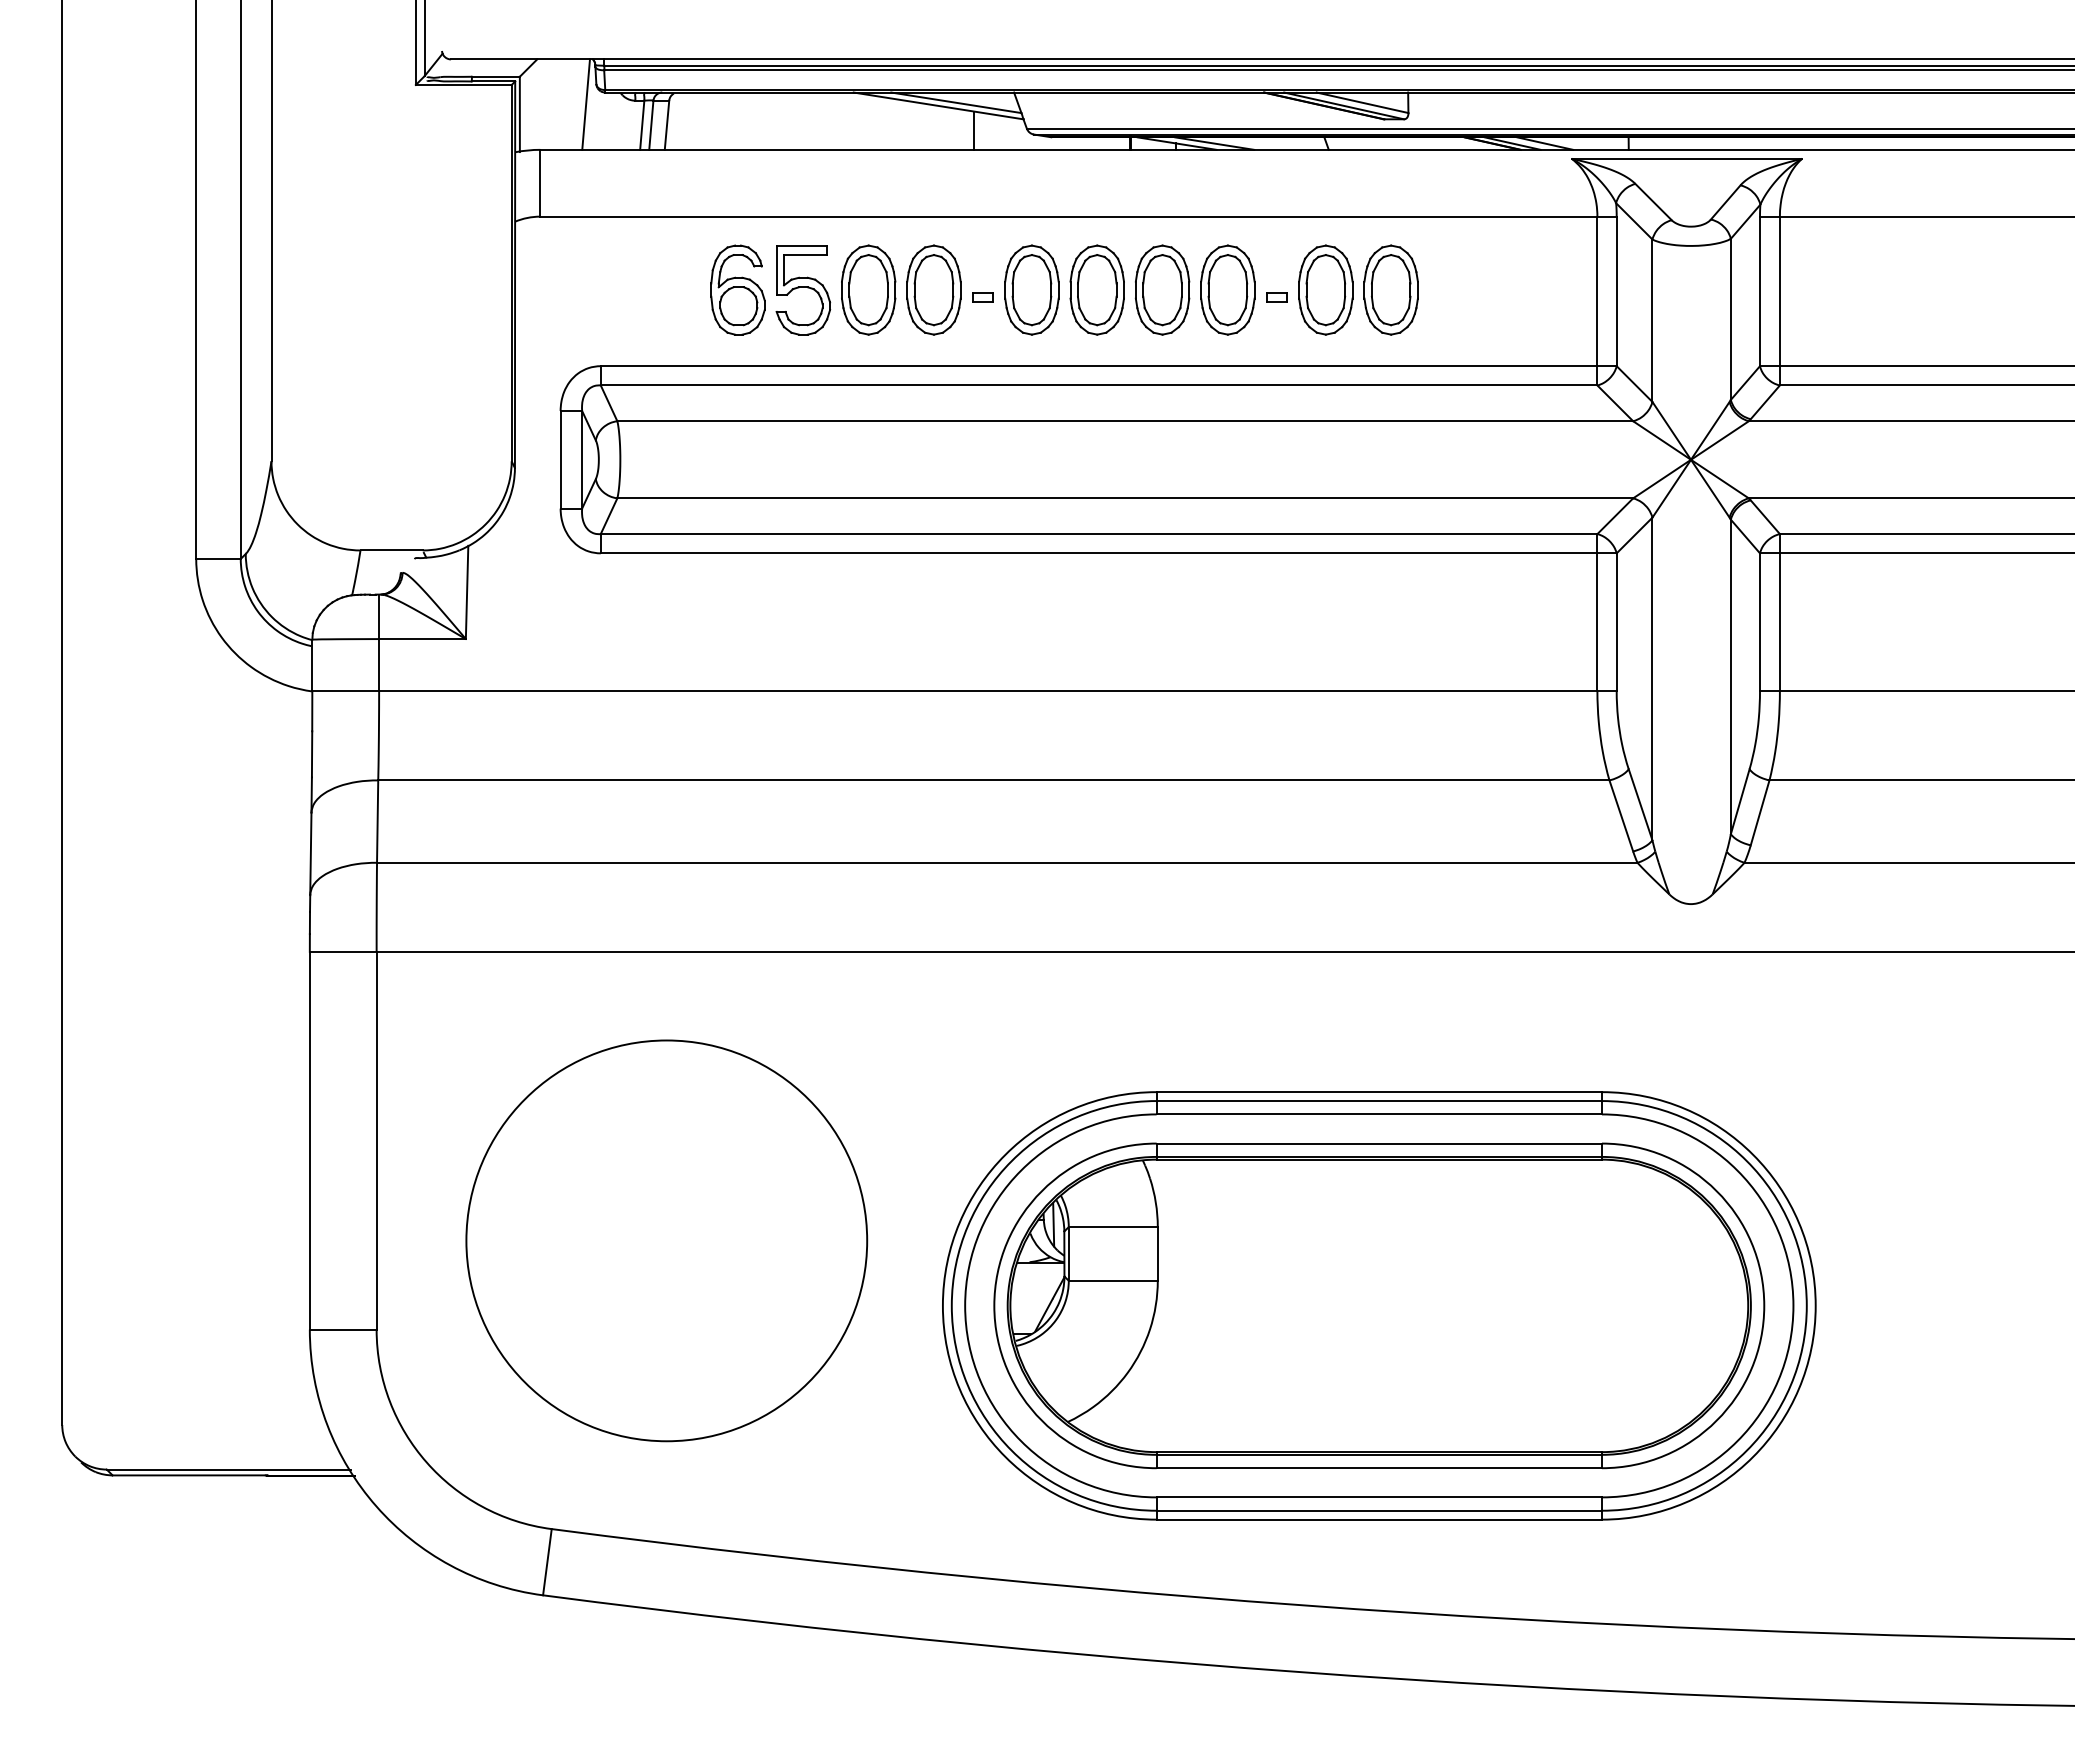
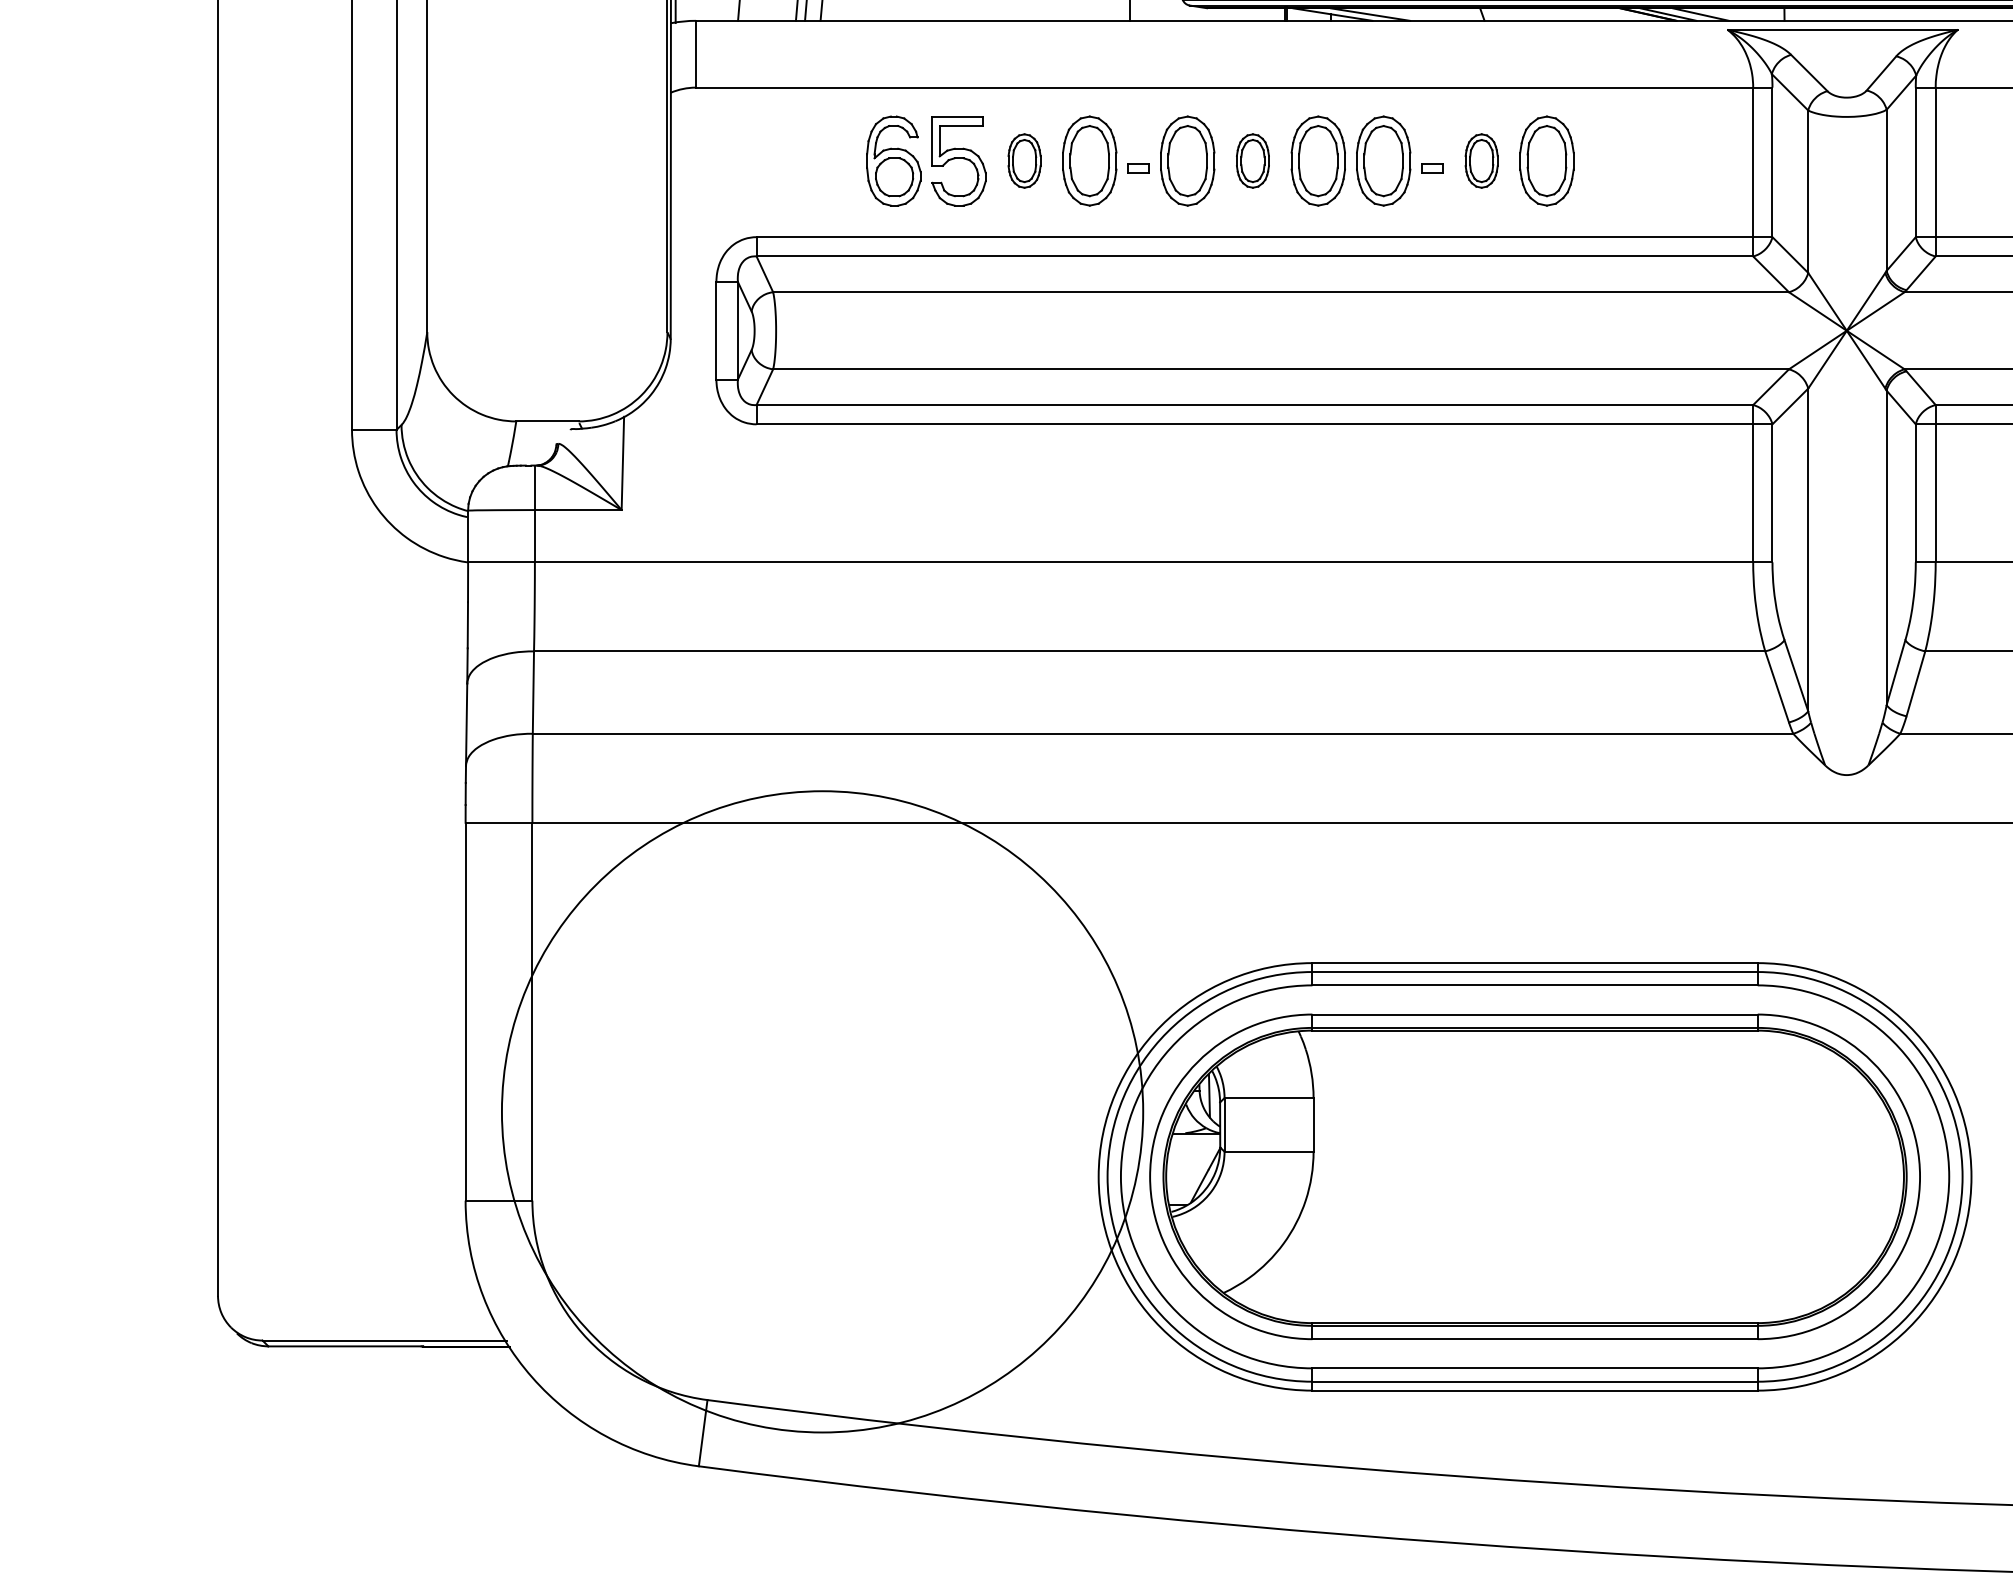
part: (868, 289) -> (1024, 160), size x0.6
part: (1096, 289) -> (1252, 160), size x0.6
part: (1325, 289) -> (1481, 160), size x0.6
circle: (666, 1240) -> (822, 1111), size x1.6

